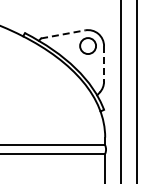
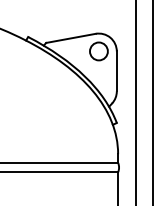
line: (63, 34) -> (71, 38), dashed -> solid
line: (104, 63) -> (117, 71), dashed -> solid

